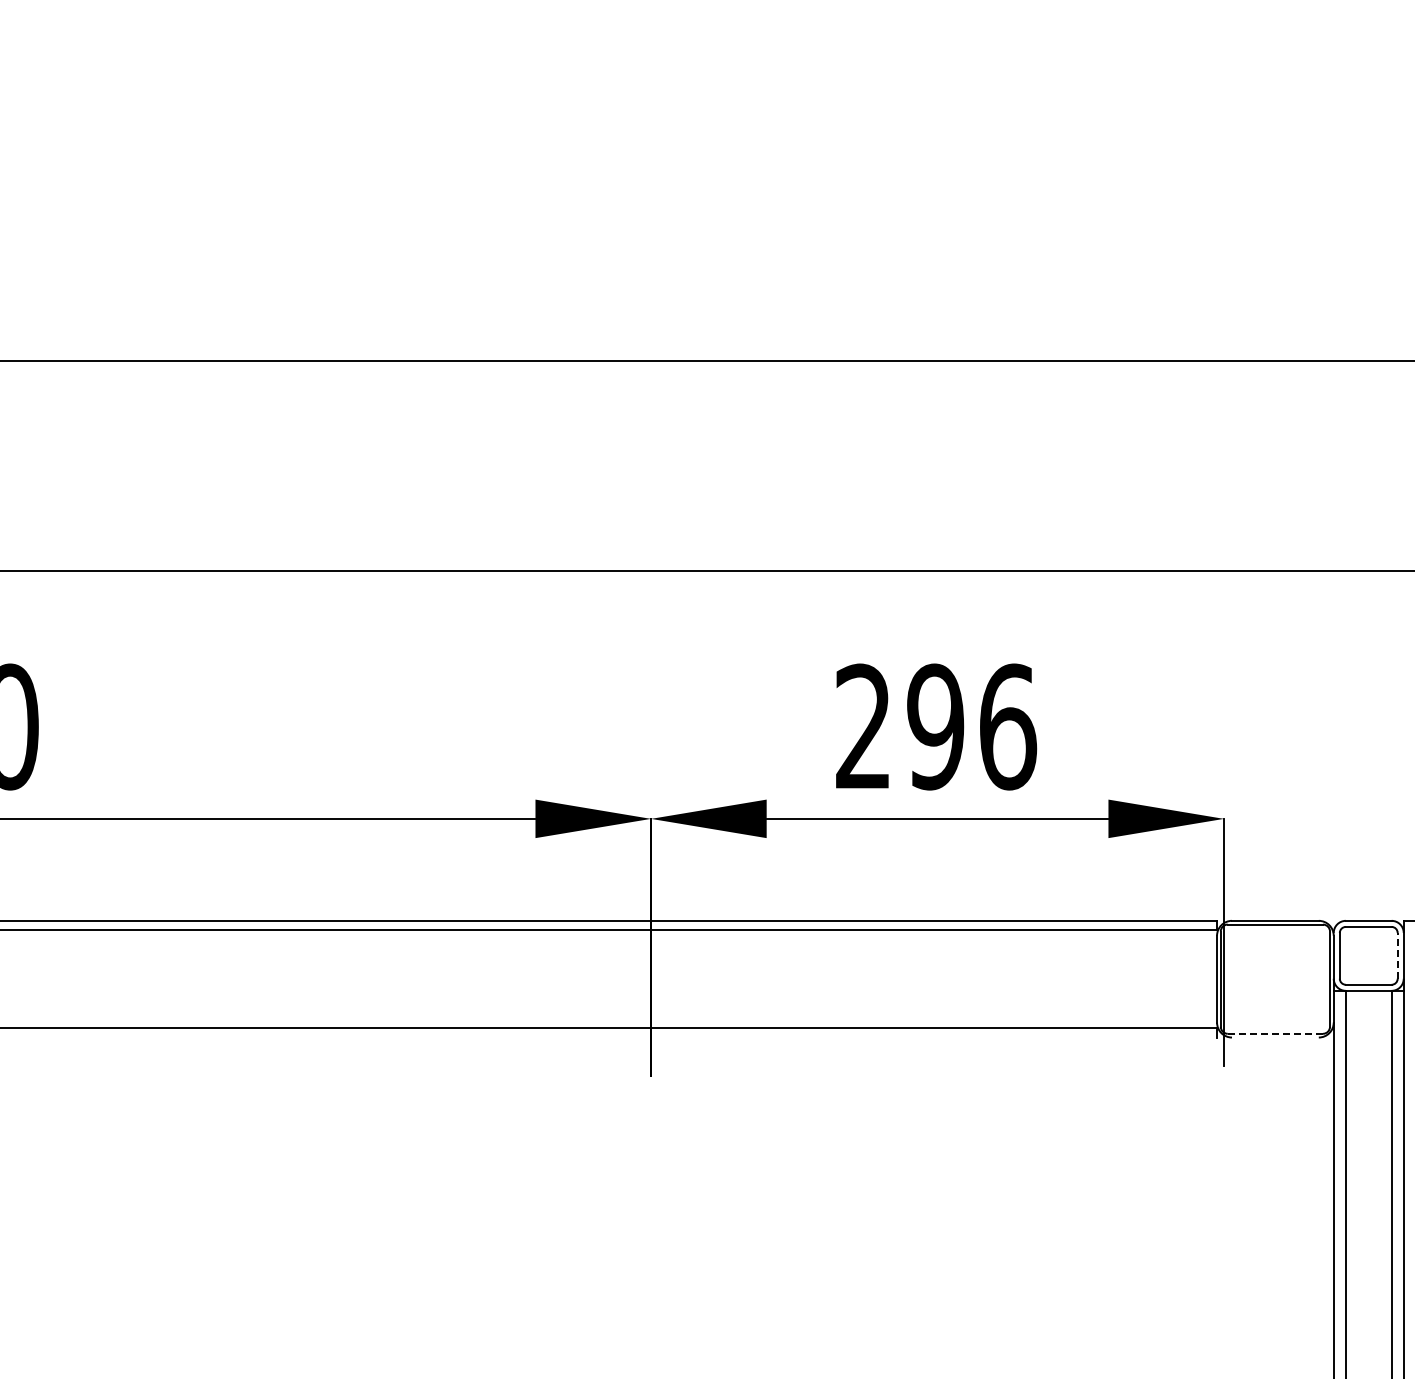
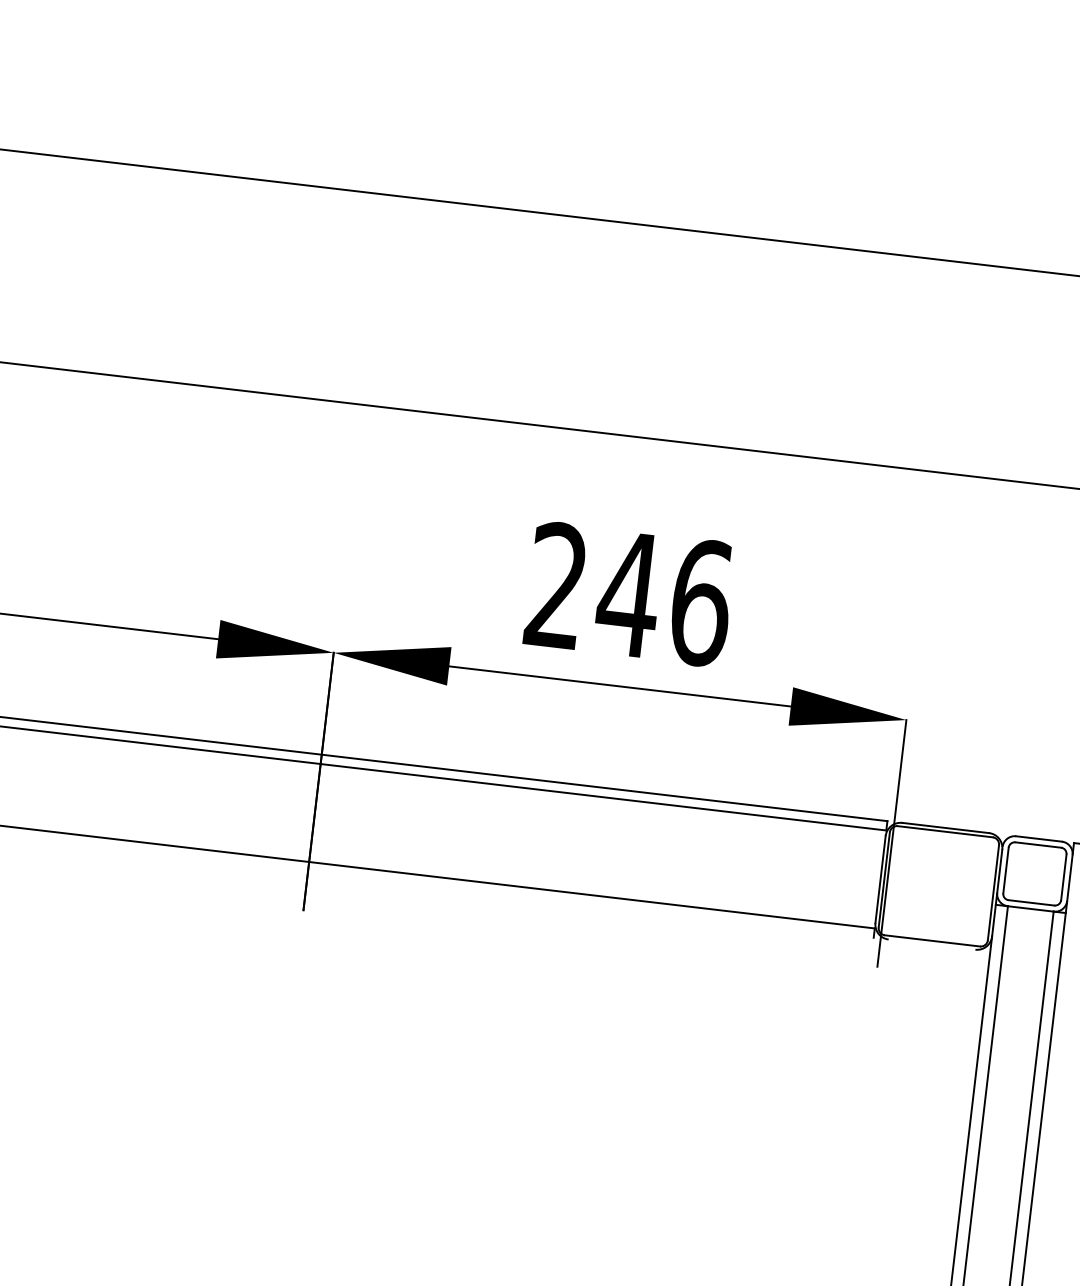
text: (935, 726) -> (628, 593), 296 -> 246
line: (1397, 955) -> (1063, 876), dashed -> solid
line: (1275, 1033) -> (932, 940), dashed -> solid

